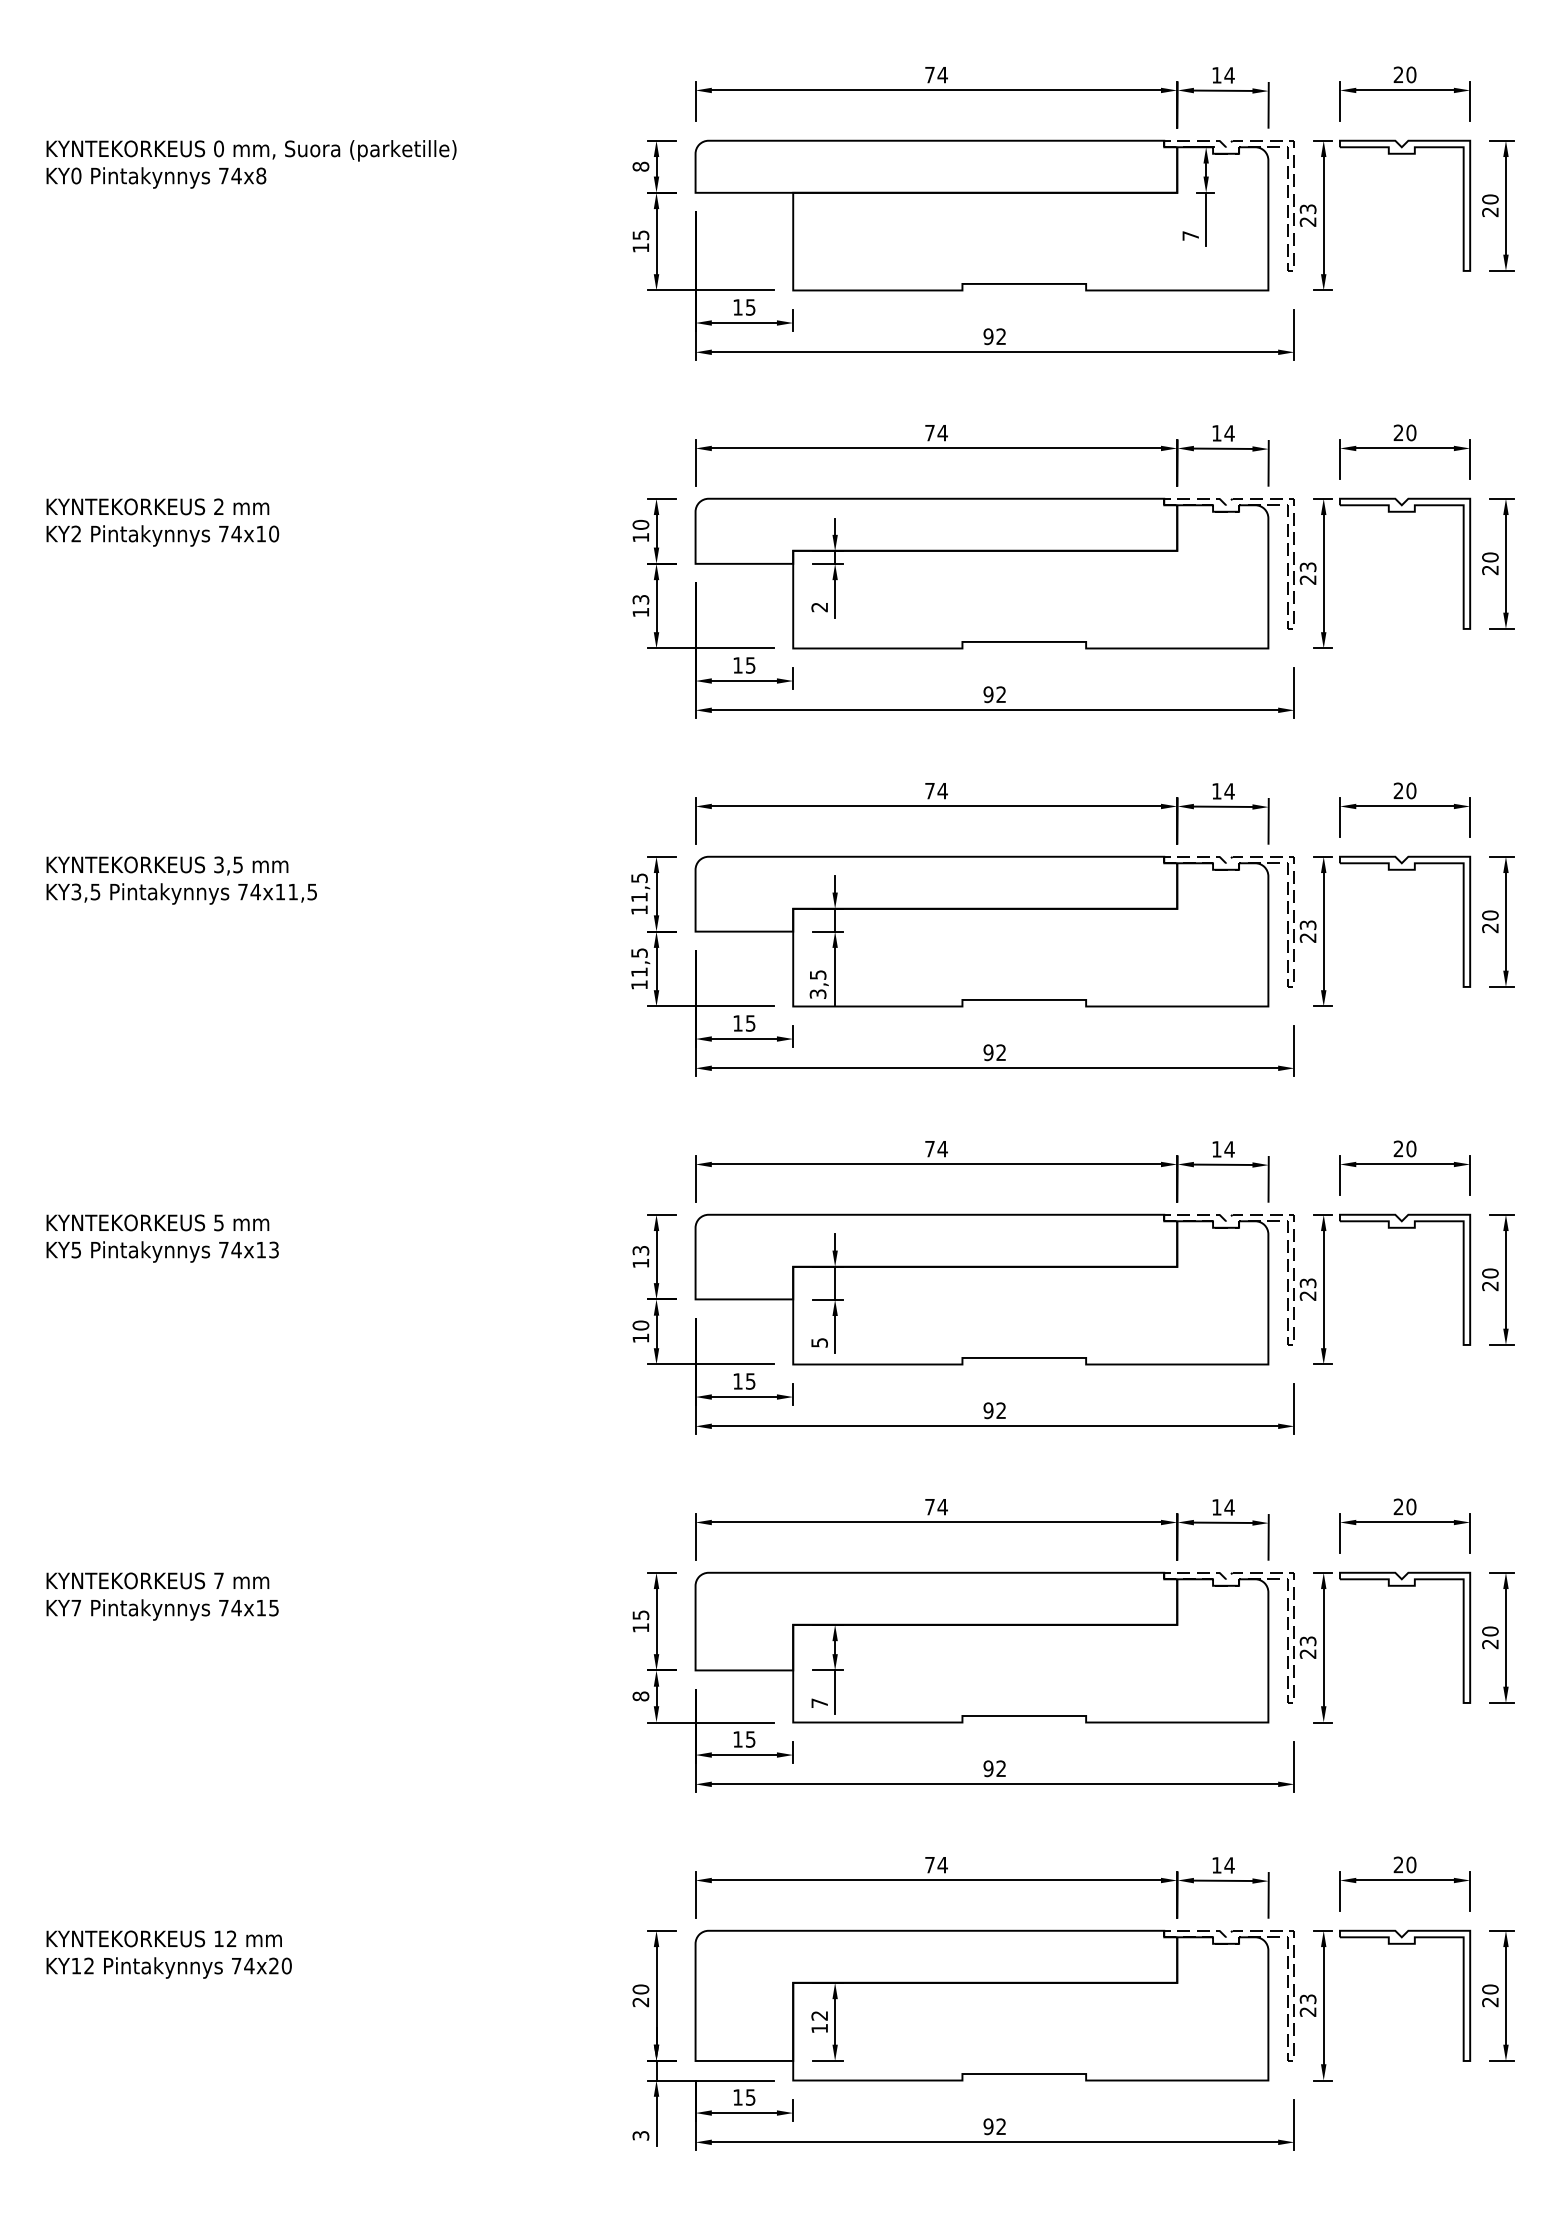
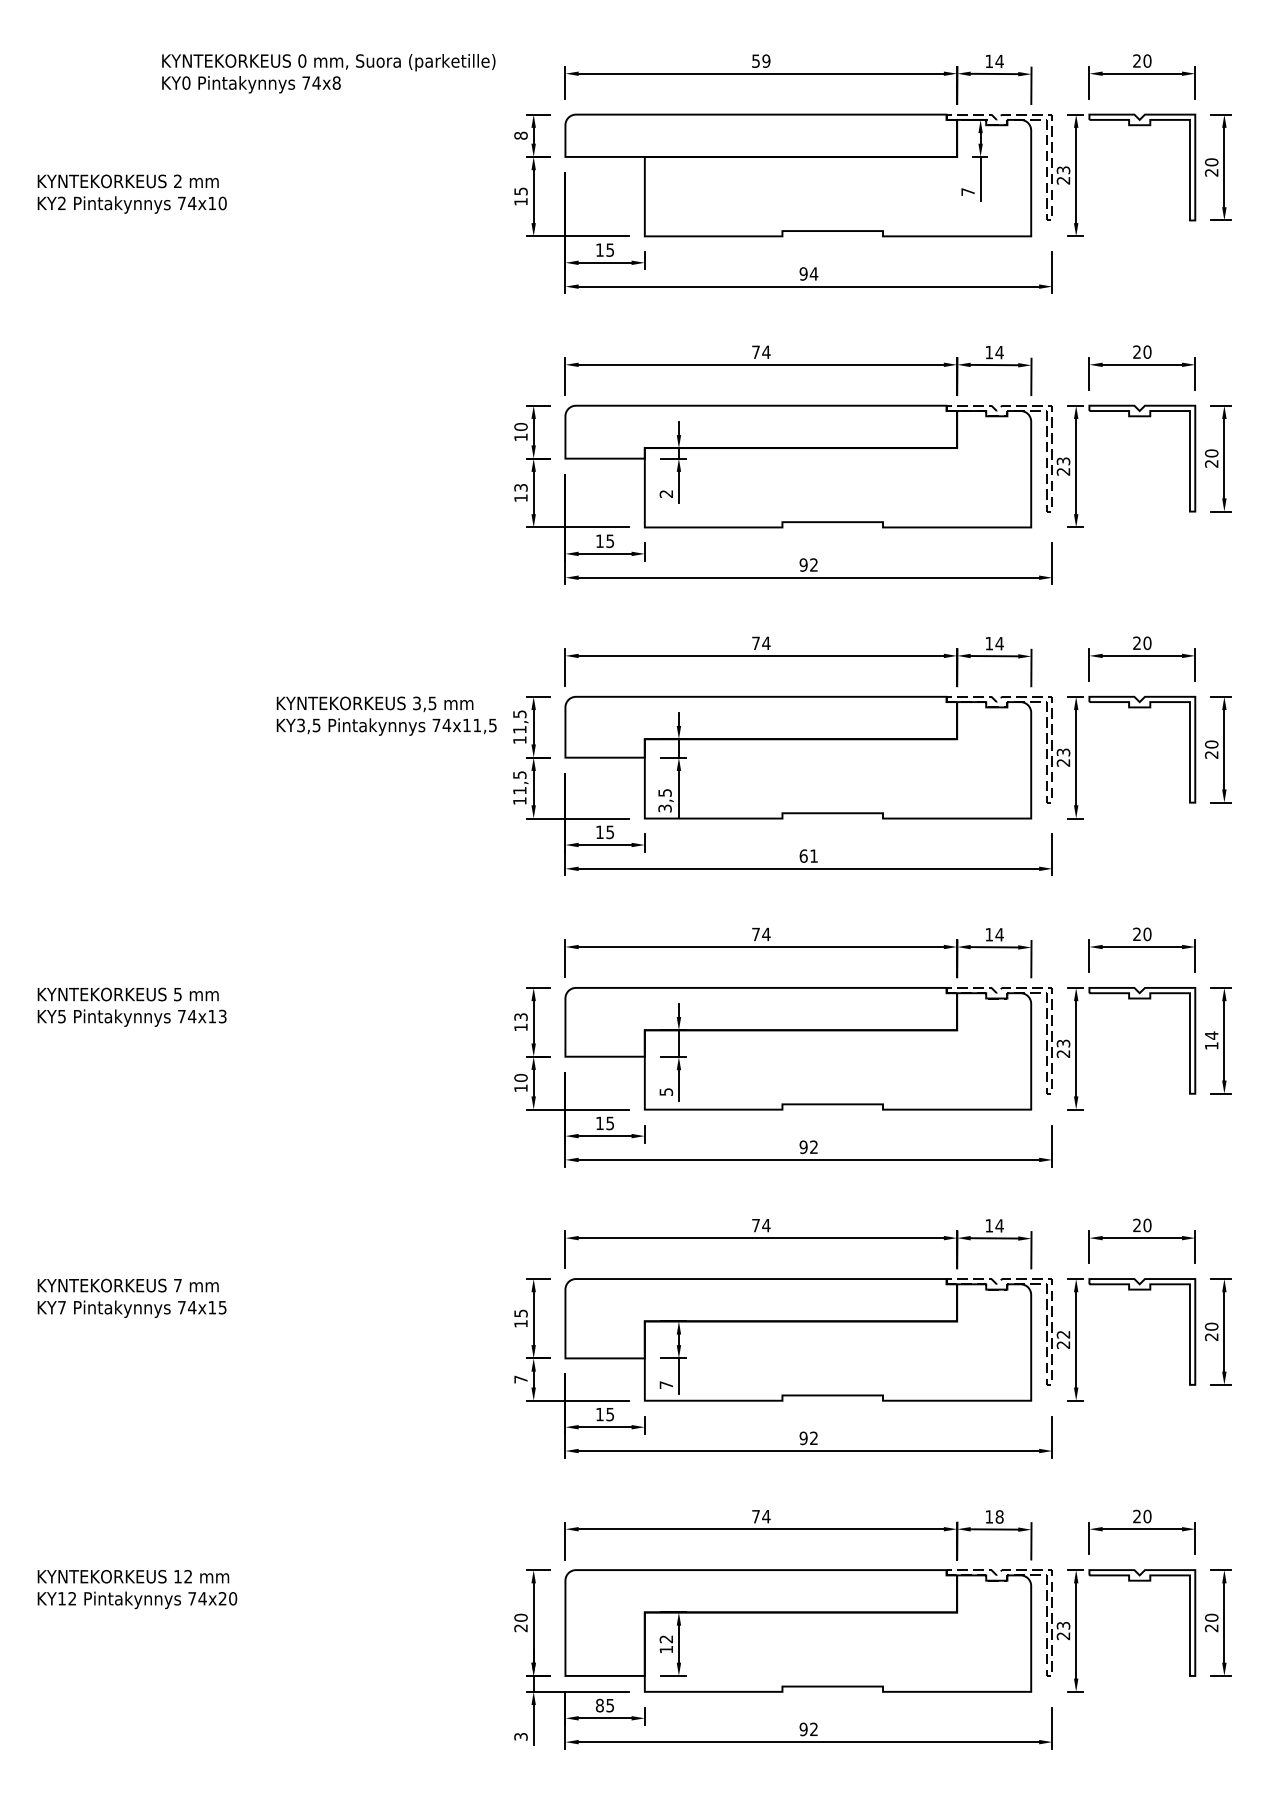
text: (936, 74) -> (761, 60), 74 -> 59
text: (251, 164) -> (328, 73), moved
text: (1001, 336) -> (814, 273), 92 -> 94
text: (162, 522) -> (132, 194), moved
text: (181, 880) -> (386, 716), moved
text: (994, 1052) -> (808, 855), 92 -> 61
text: (1490, 1279) -> (1211, 1040), 20 -> 14
text: (1308, 1640) -> (1063, 1334), 23 -> 22
text: (640, 1696) -> (520, 1379), 8 -> 7
text: (1229, 1865) -> (999, 1517), 14 -> 18
text: (737, 2097) -> (599, 1705), 15 -> 85

